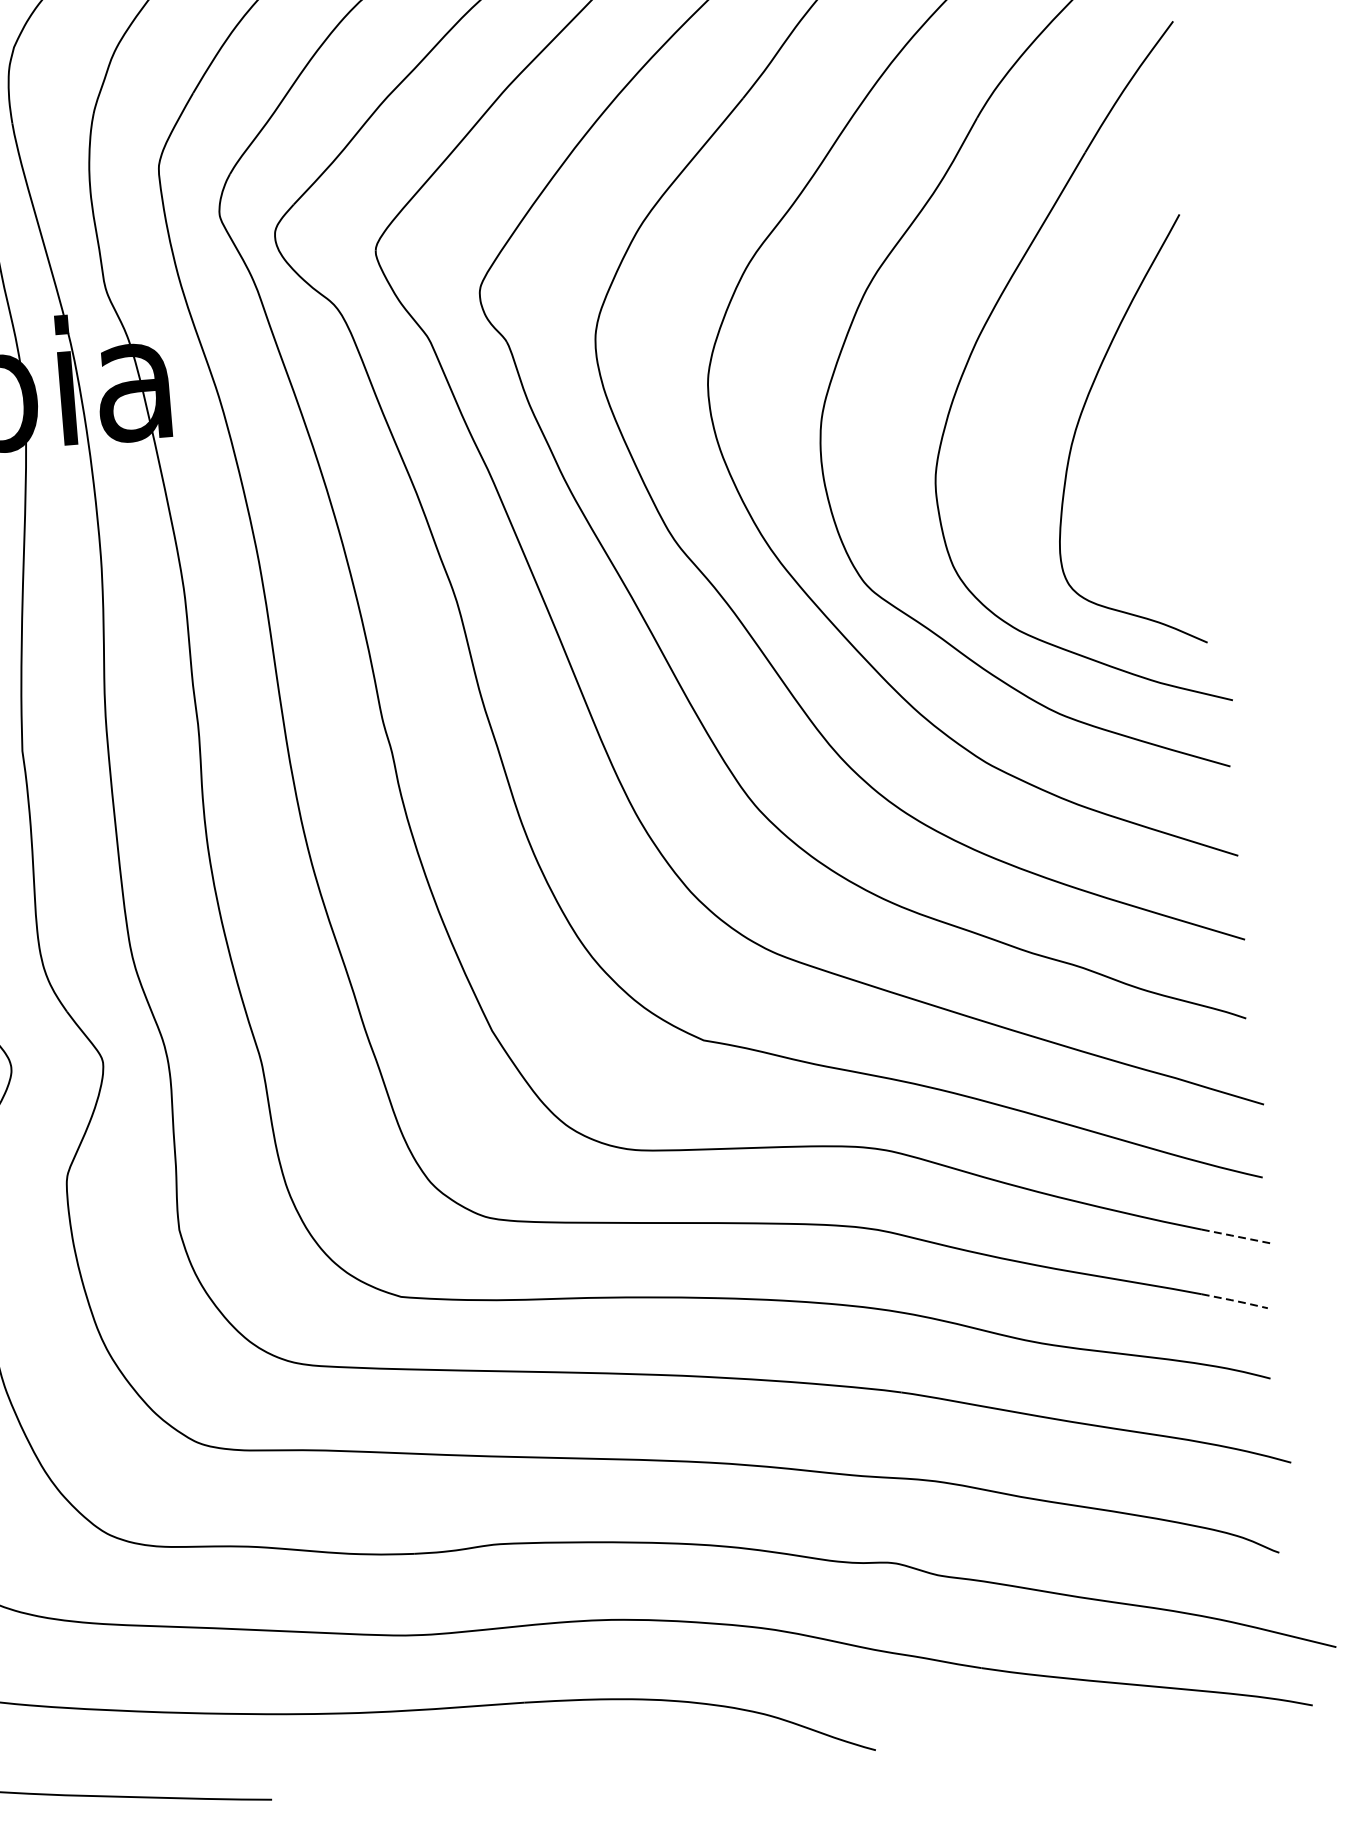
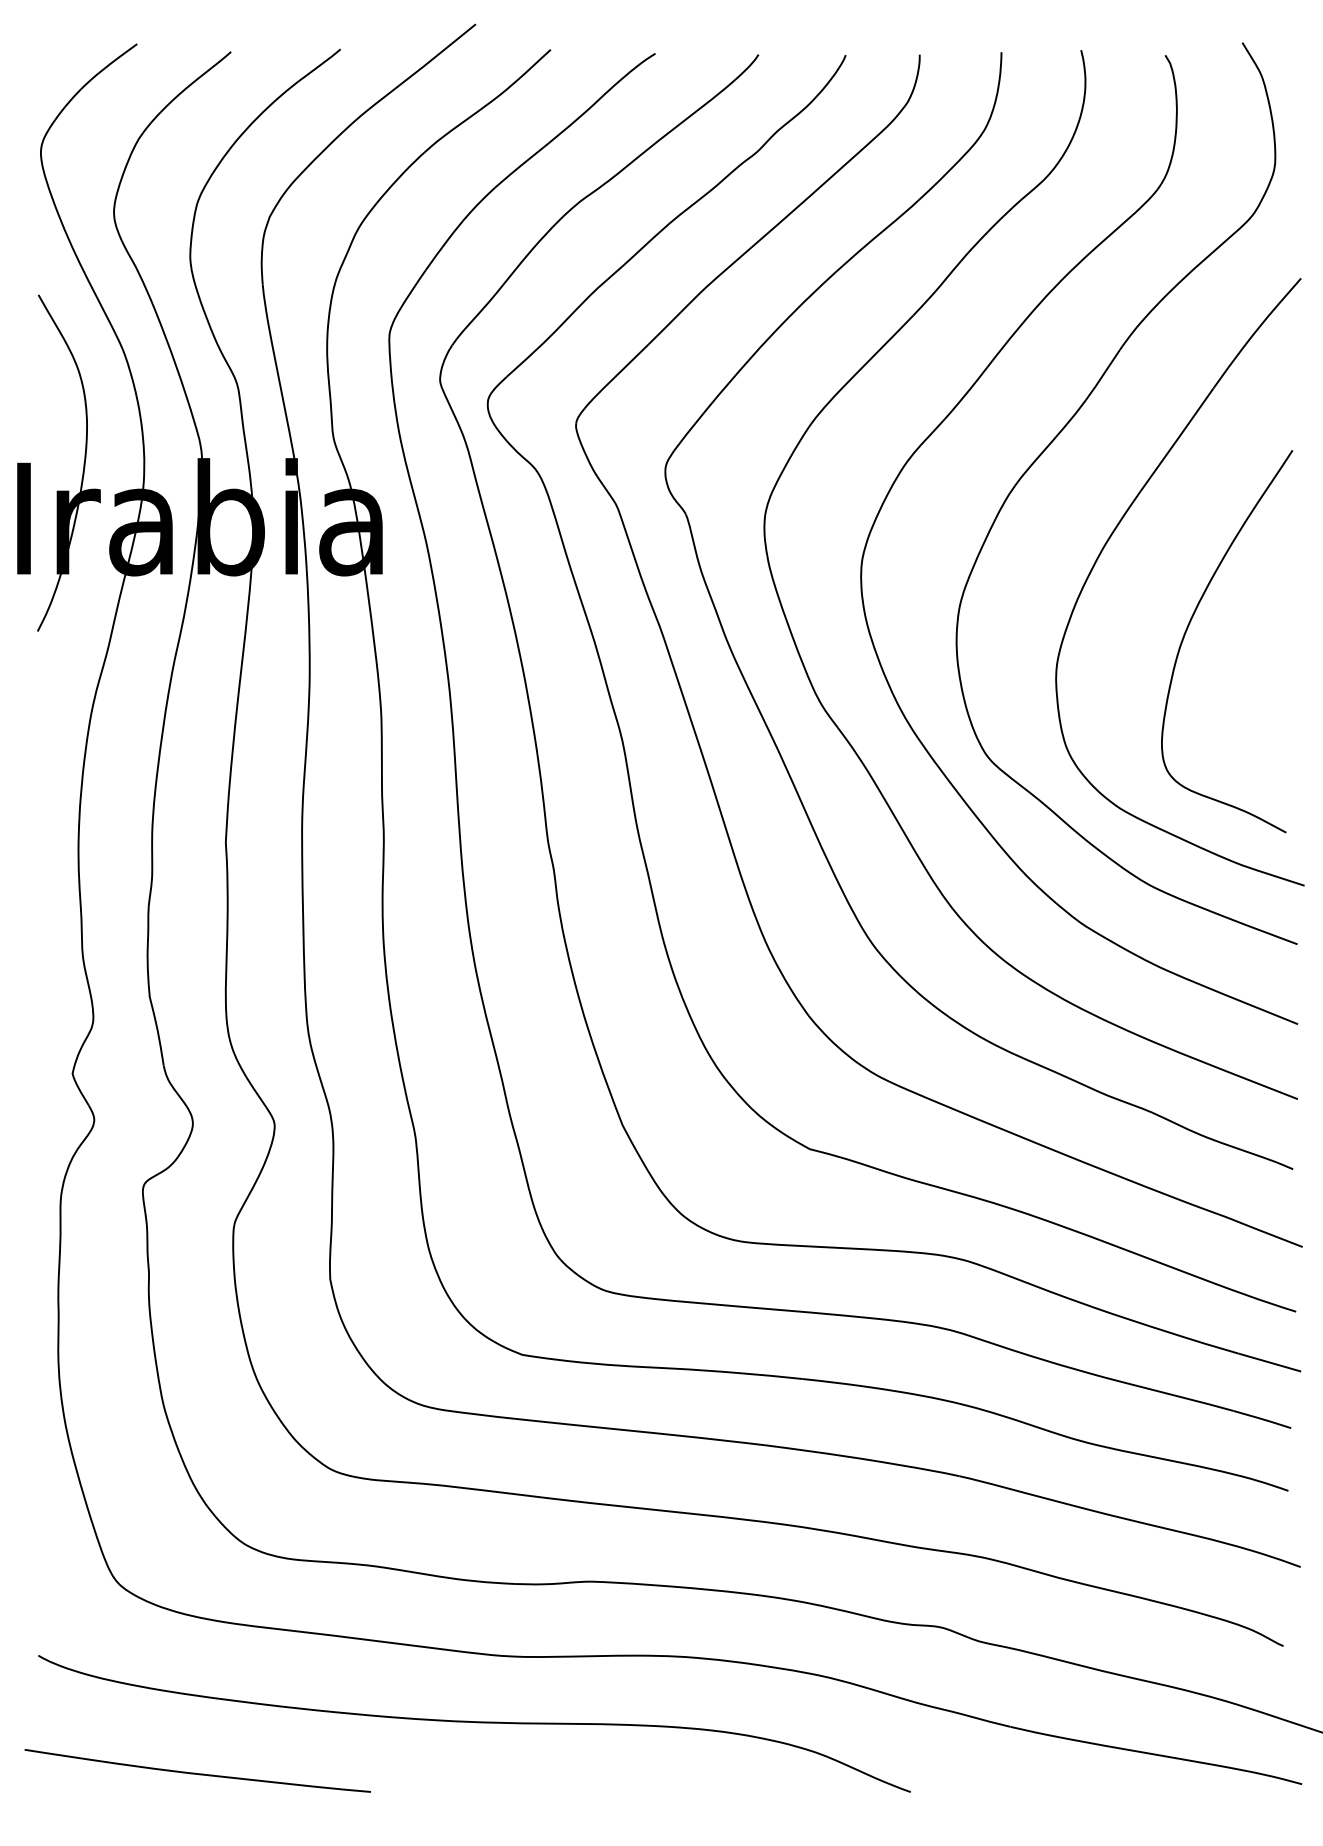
line: (1237, 1236) -> (1269, 1362), dashed -> solid
line: (1234, 1301) -> (1262, 1419), dashed -> solid

